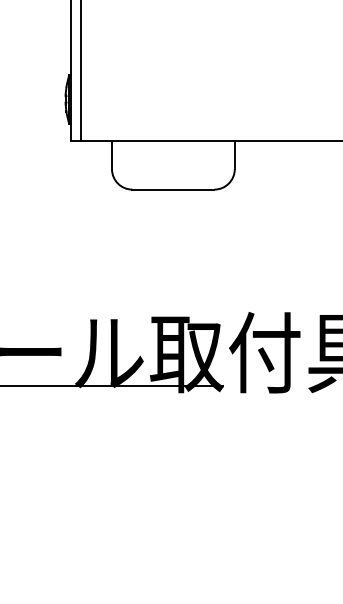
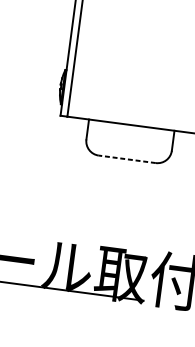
line: (173, 189) -> (127, 159), solid -> dashed

